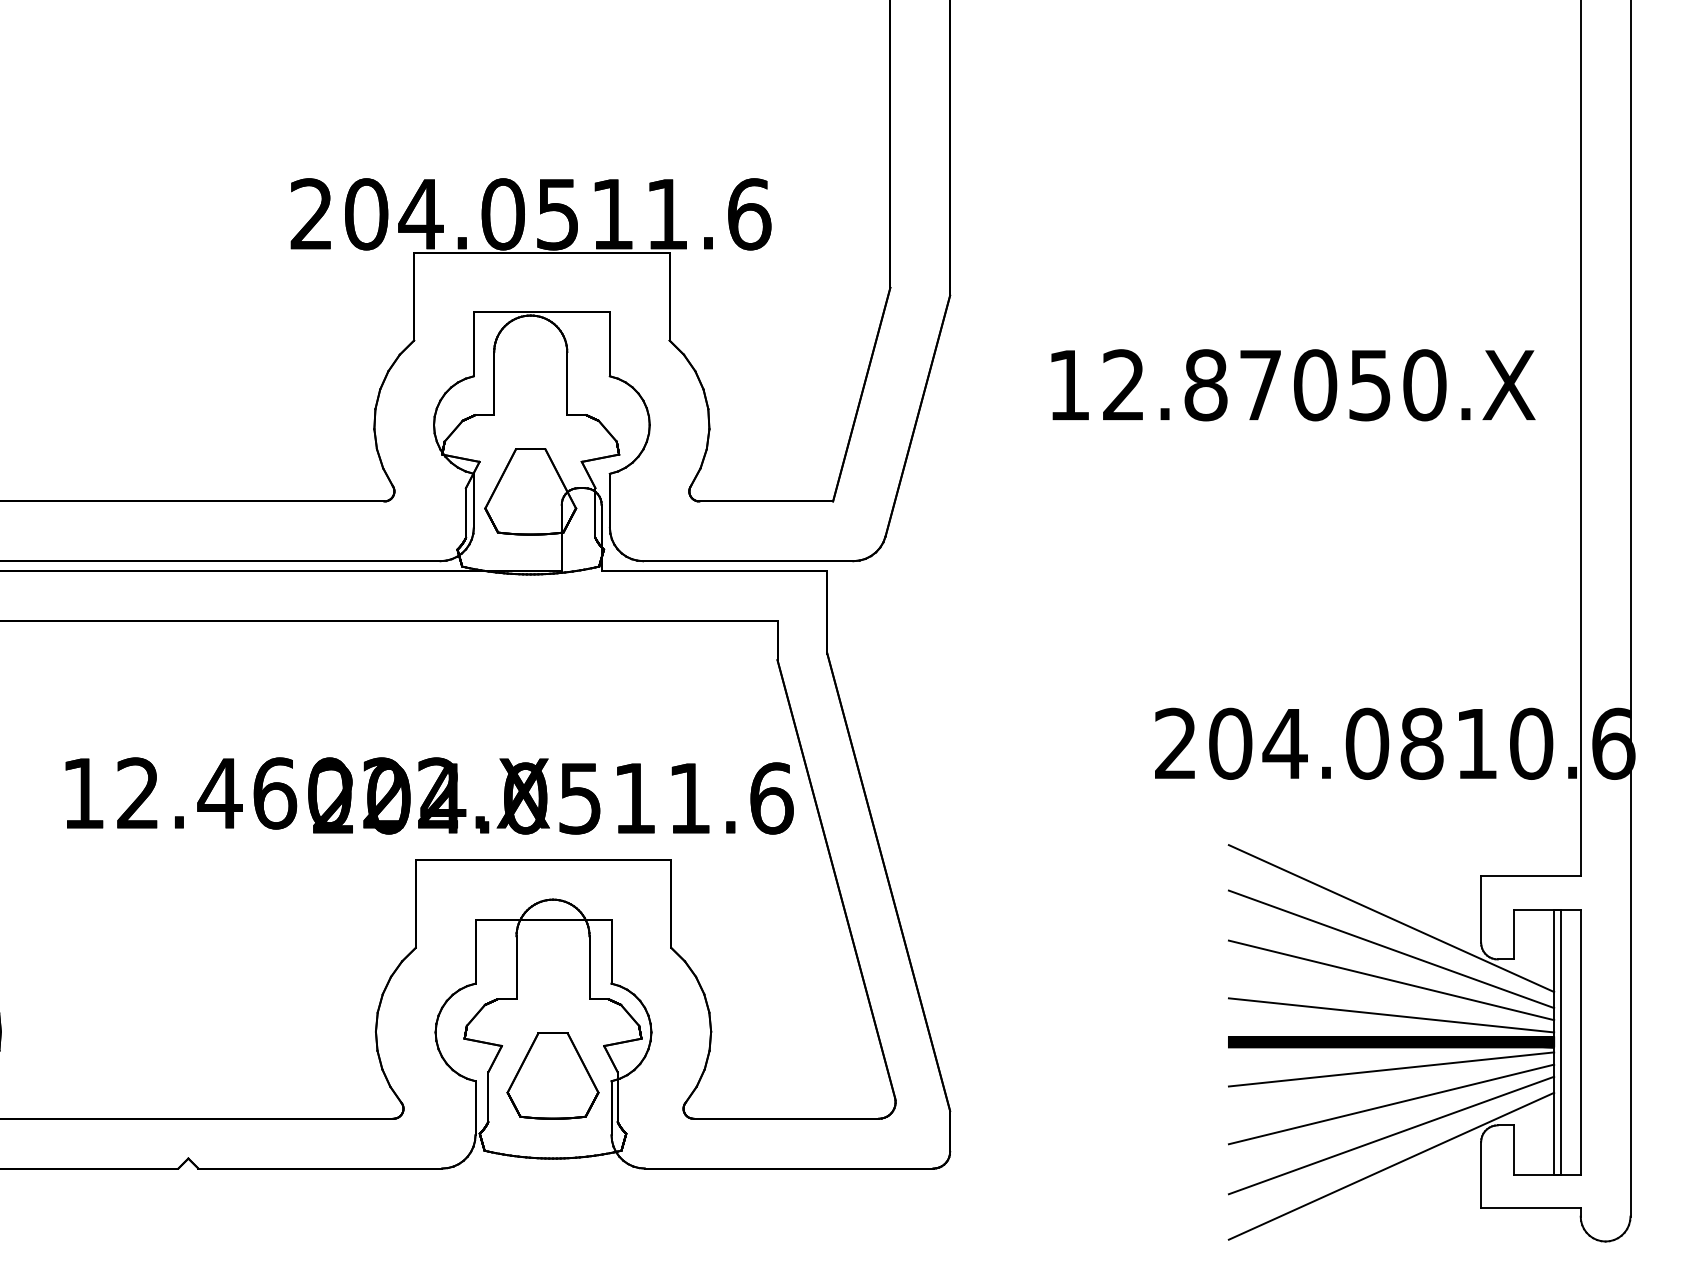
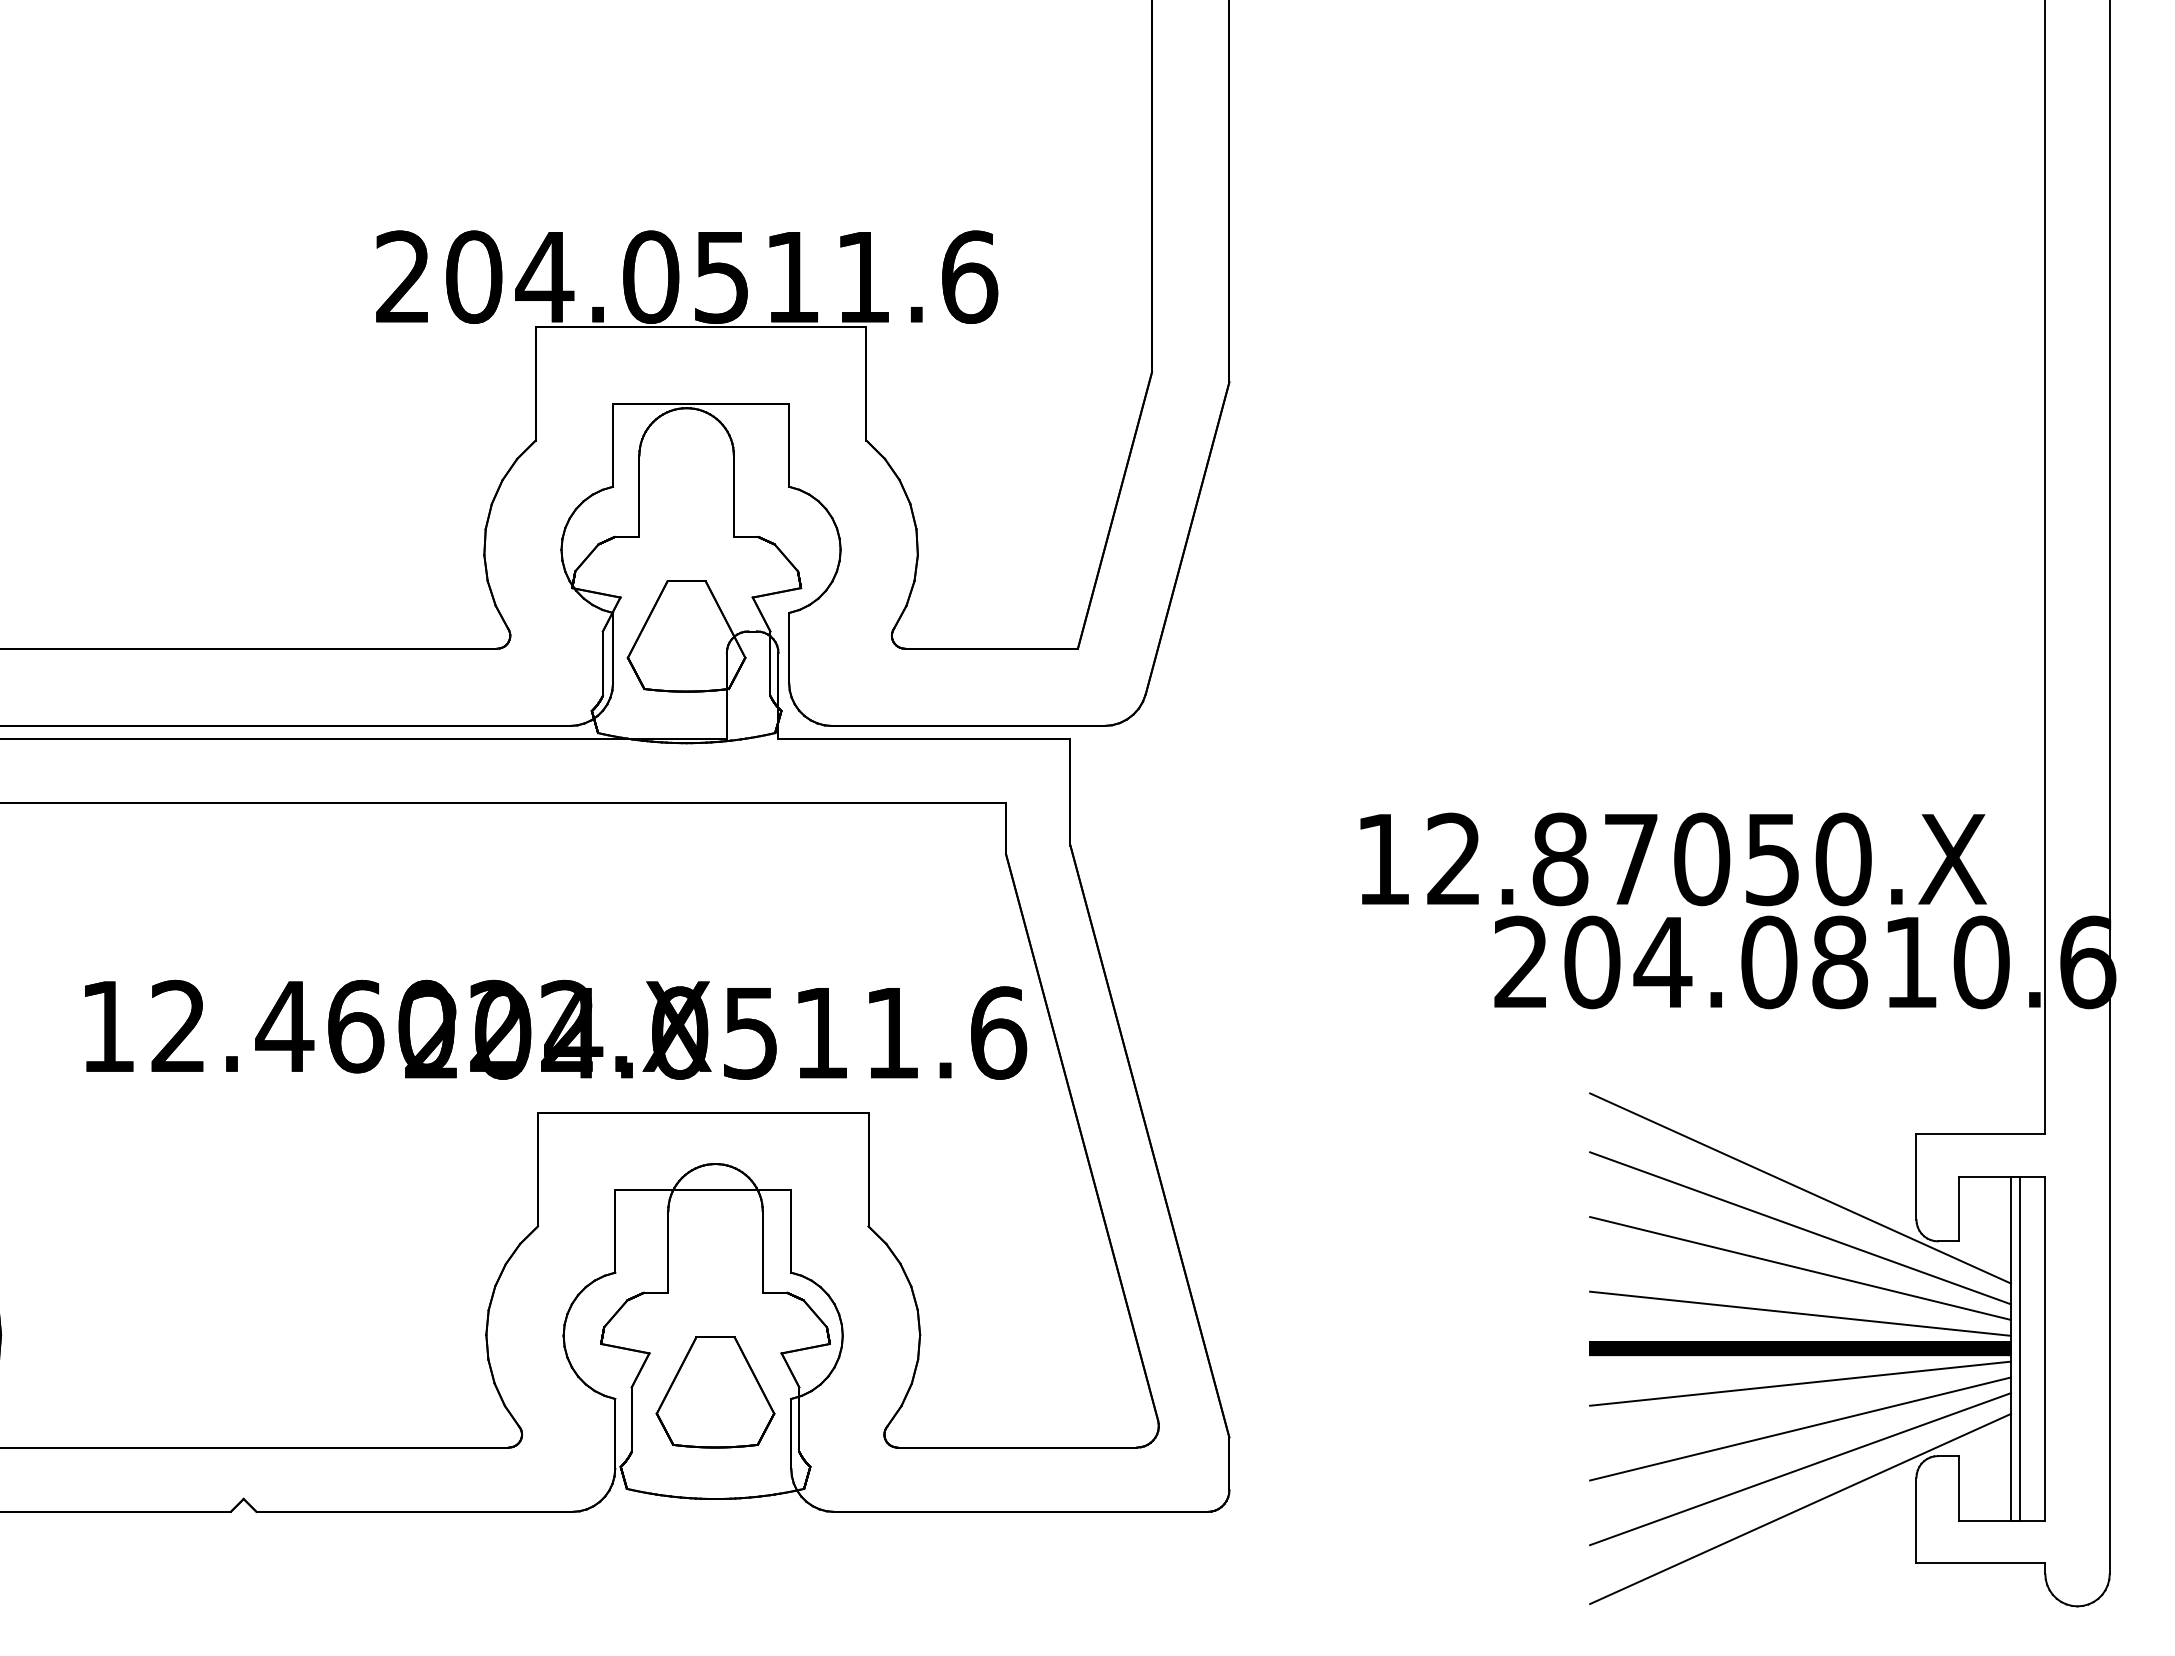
text: (1293, 385) -> (1673, 859), moved

